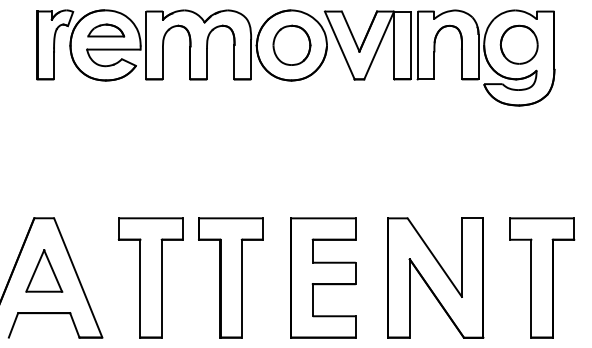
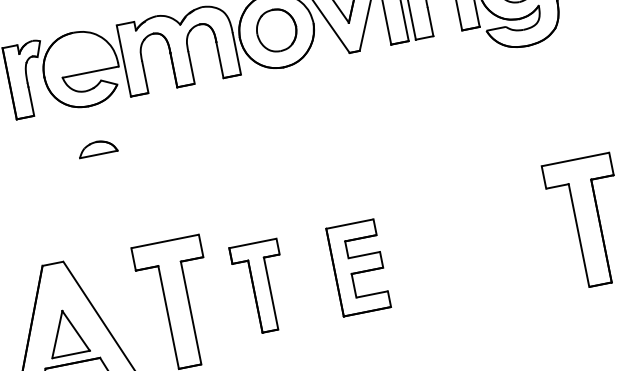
part: (106, 30) -> (97, 148), moved
part: (44, 270) -> (66, 332), moved
part: (230, 277) -> (260, 286), size x0.7
part: (323, 277) -> (358, 267), size x0.7
part: (435, 277) -> (476, 243), removed

